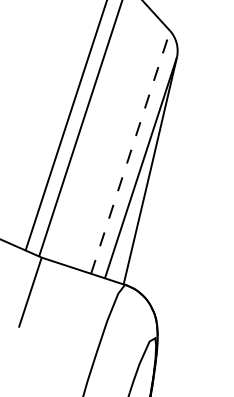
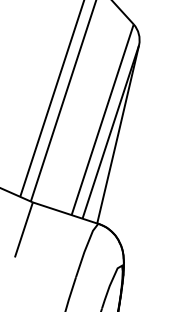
line: (130, 152) -> (102, 119), dashed -> solid

